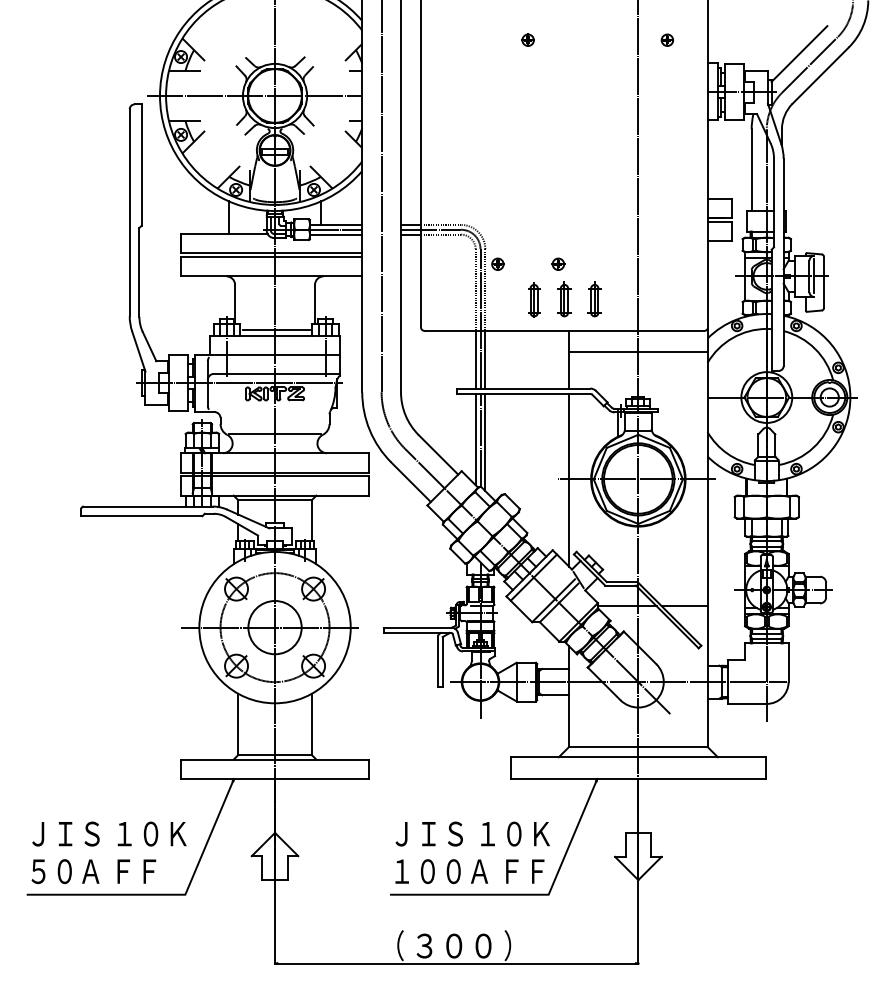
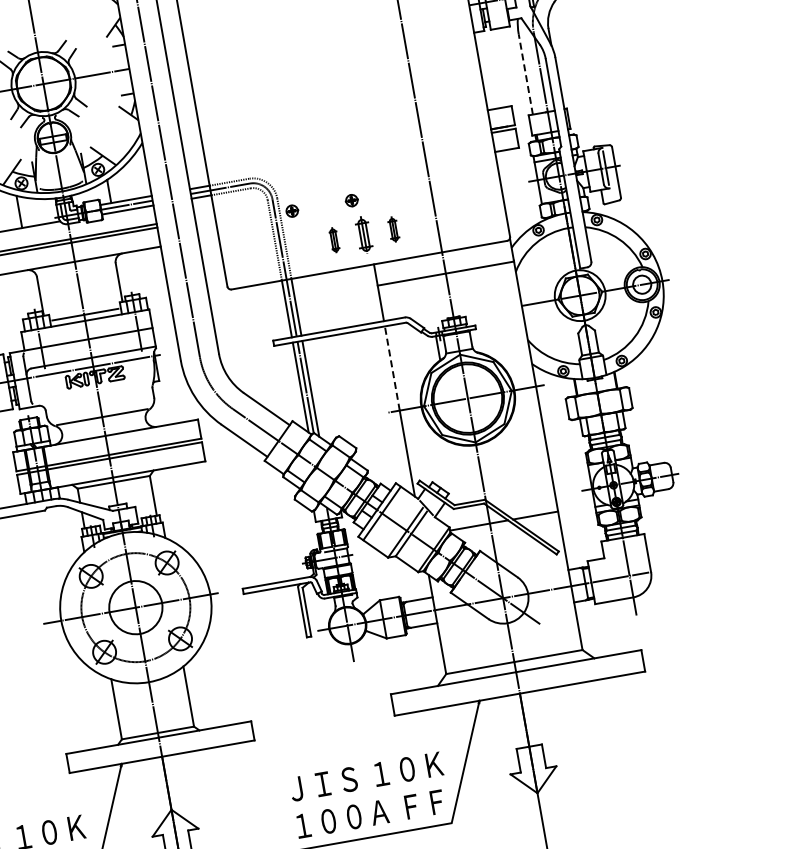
line: (751, 170) -> (525, 74), solid -> dashed
part: (534, 299) -> (334, 239), size x0.7
part: (594, 299) -> (393, 229), size x0.7
line: (569, 436) -> (392, 368), solid -> dashed

